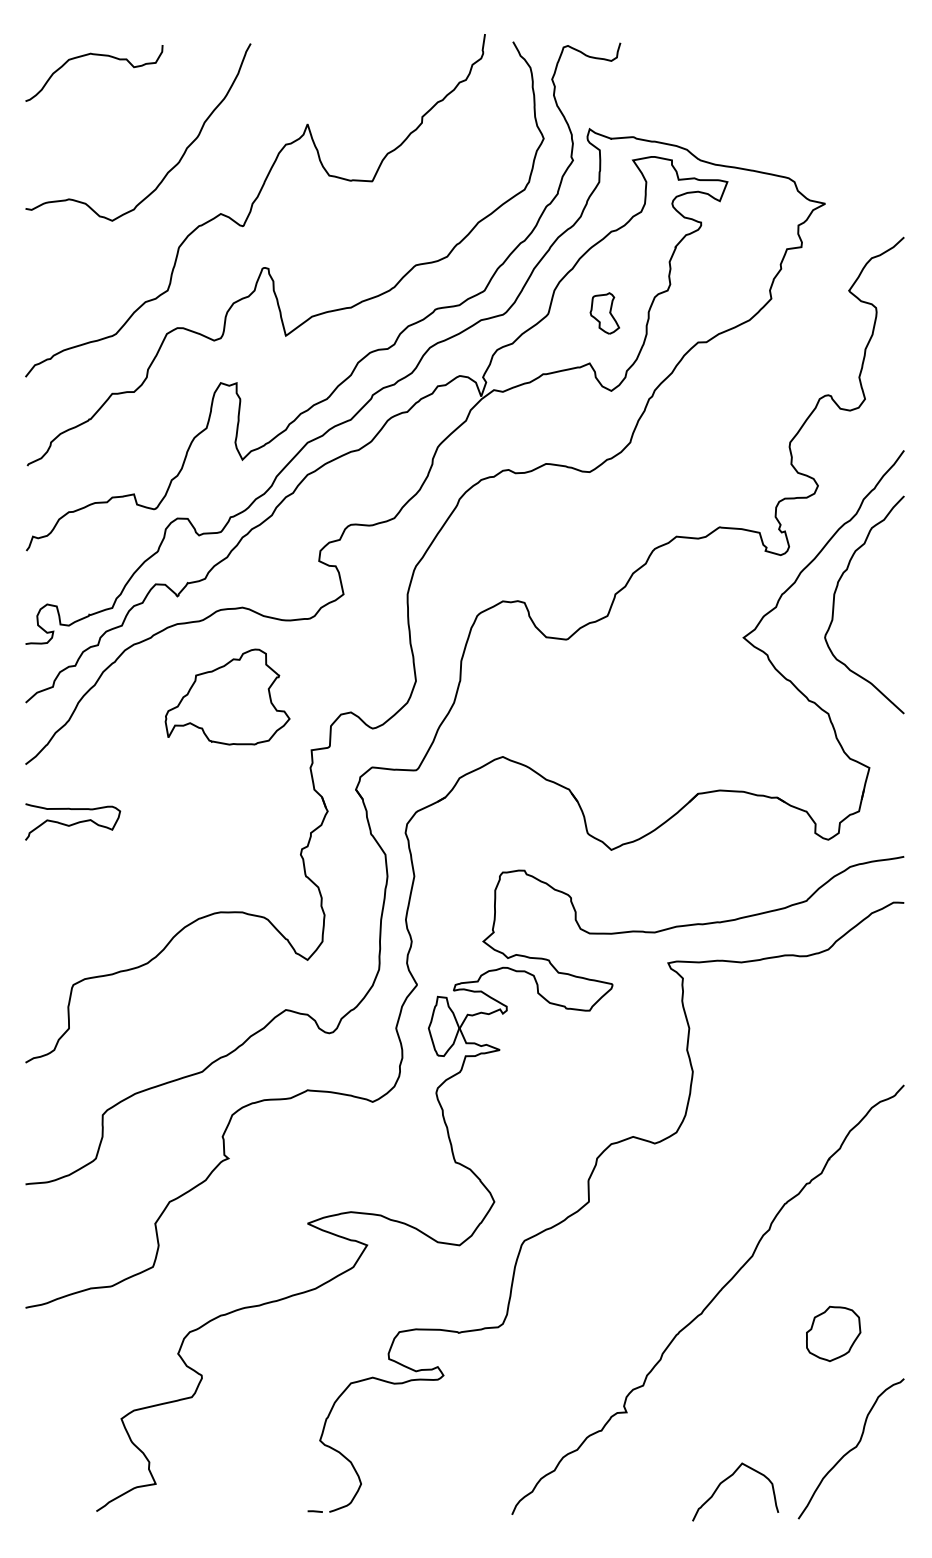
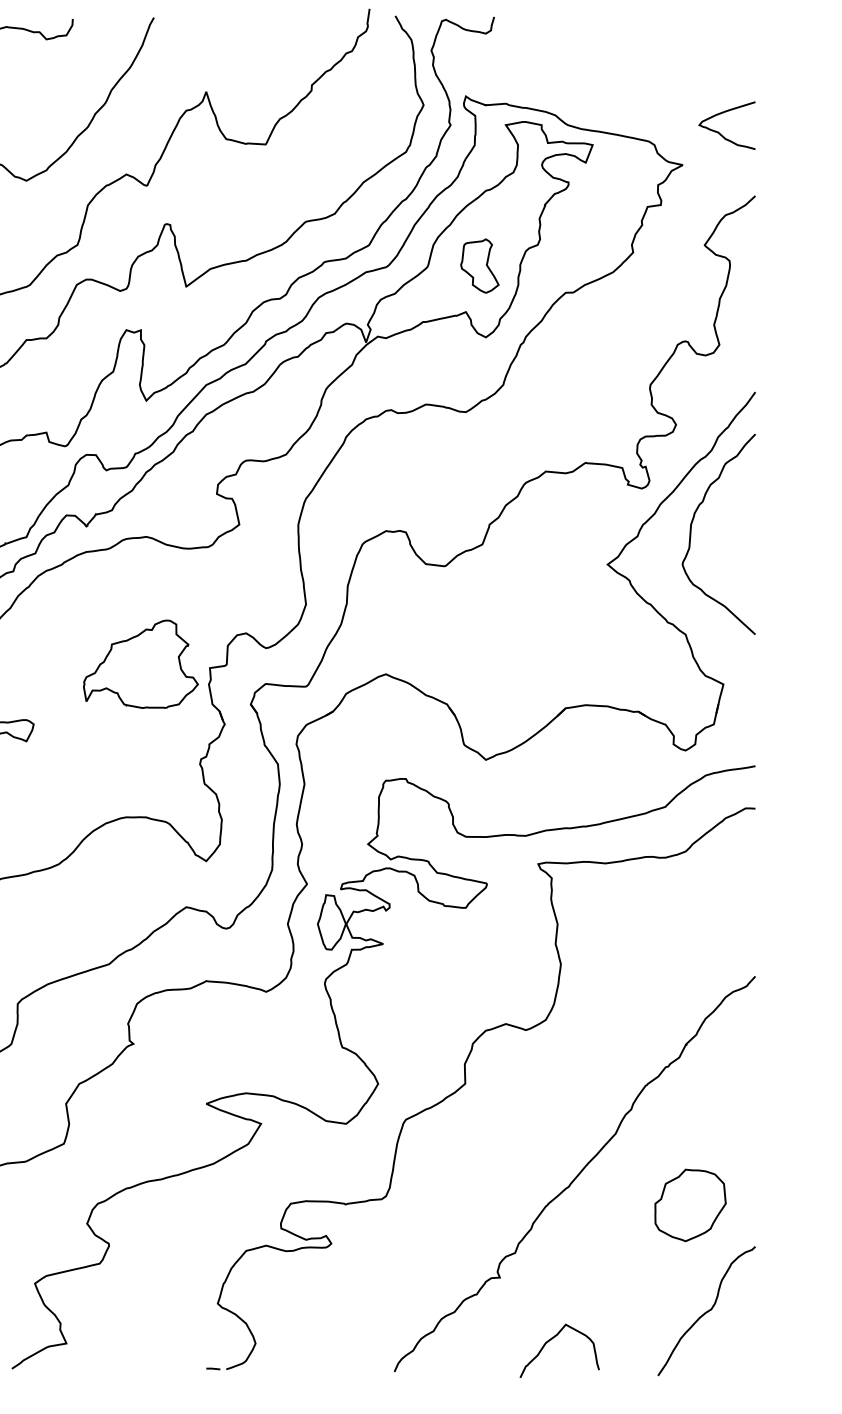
curve: (865, 168) -> (719, 132), added
part: (604, 313) -> (479, 266), size x1.43
part: (227, 696) -> (140, 663), moved
part: (833, 1333) -> (690, 1205), size x1.43
curve: (726, 1480) -> (551, 1340), moved

